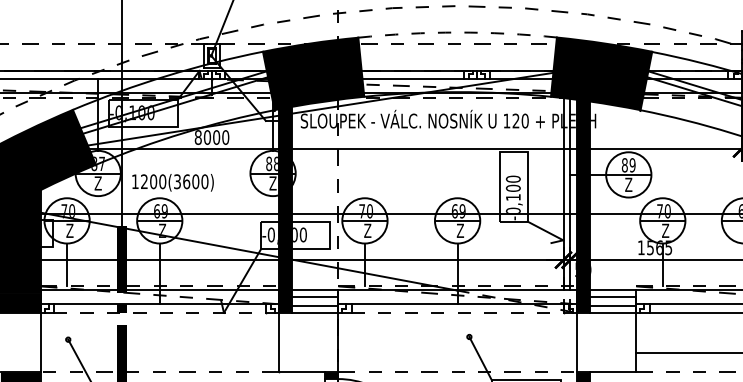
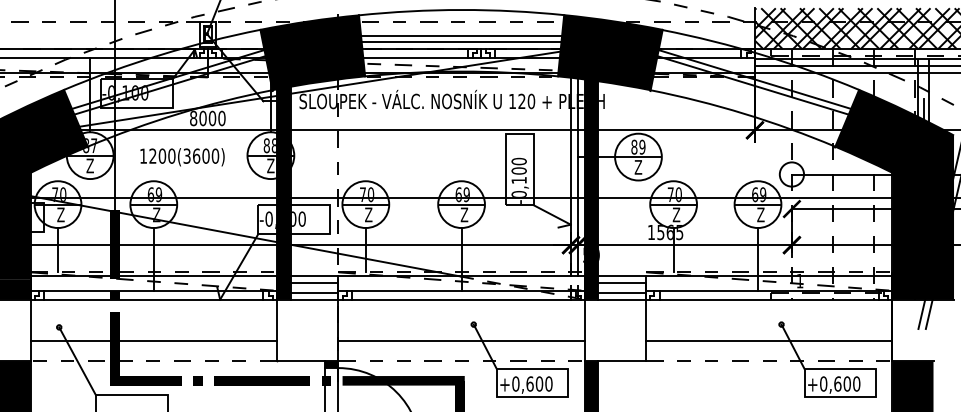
arc: (457, 33) -> (461, 10), dashed -> solid
line: (457, 57) -> (461, 35), added
line: (457, 63) -> (461, 41), added
text: (173, 183) -> (182, 157), moved
line: (160, 312) -> (154, 299), dashed -> solid
line: (458, 312) -> (462, 299), dashed -> solid
line: (159, 352) -> (153, 340), added
line: (457, 352) -> (461, 340), added

